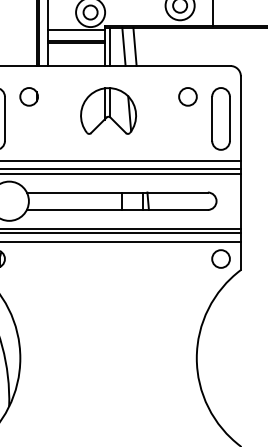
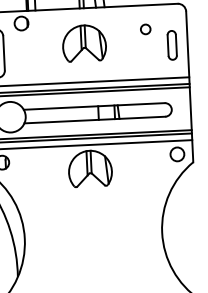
circle: (28, 96) -> (21, 23), moved
circle: (187, 96) -> (145, 29), size x0.7
part: (220, 118) -> (171, 45), size x0.6
part: (108, 271) -> (90, 168), added

